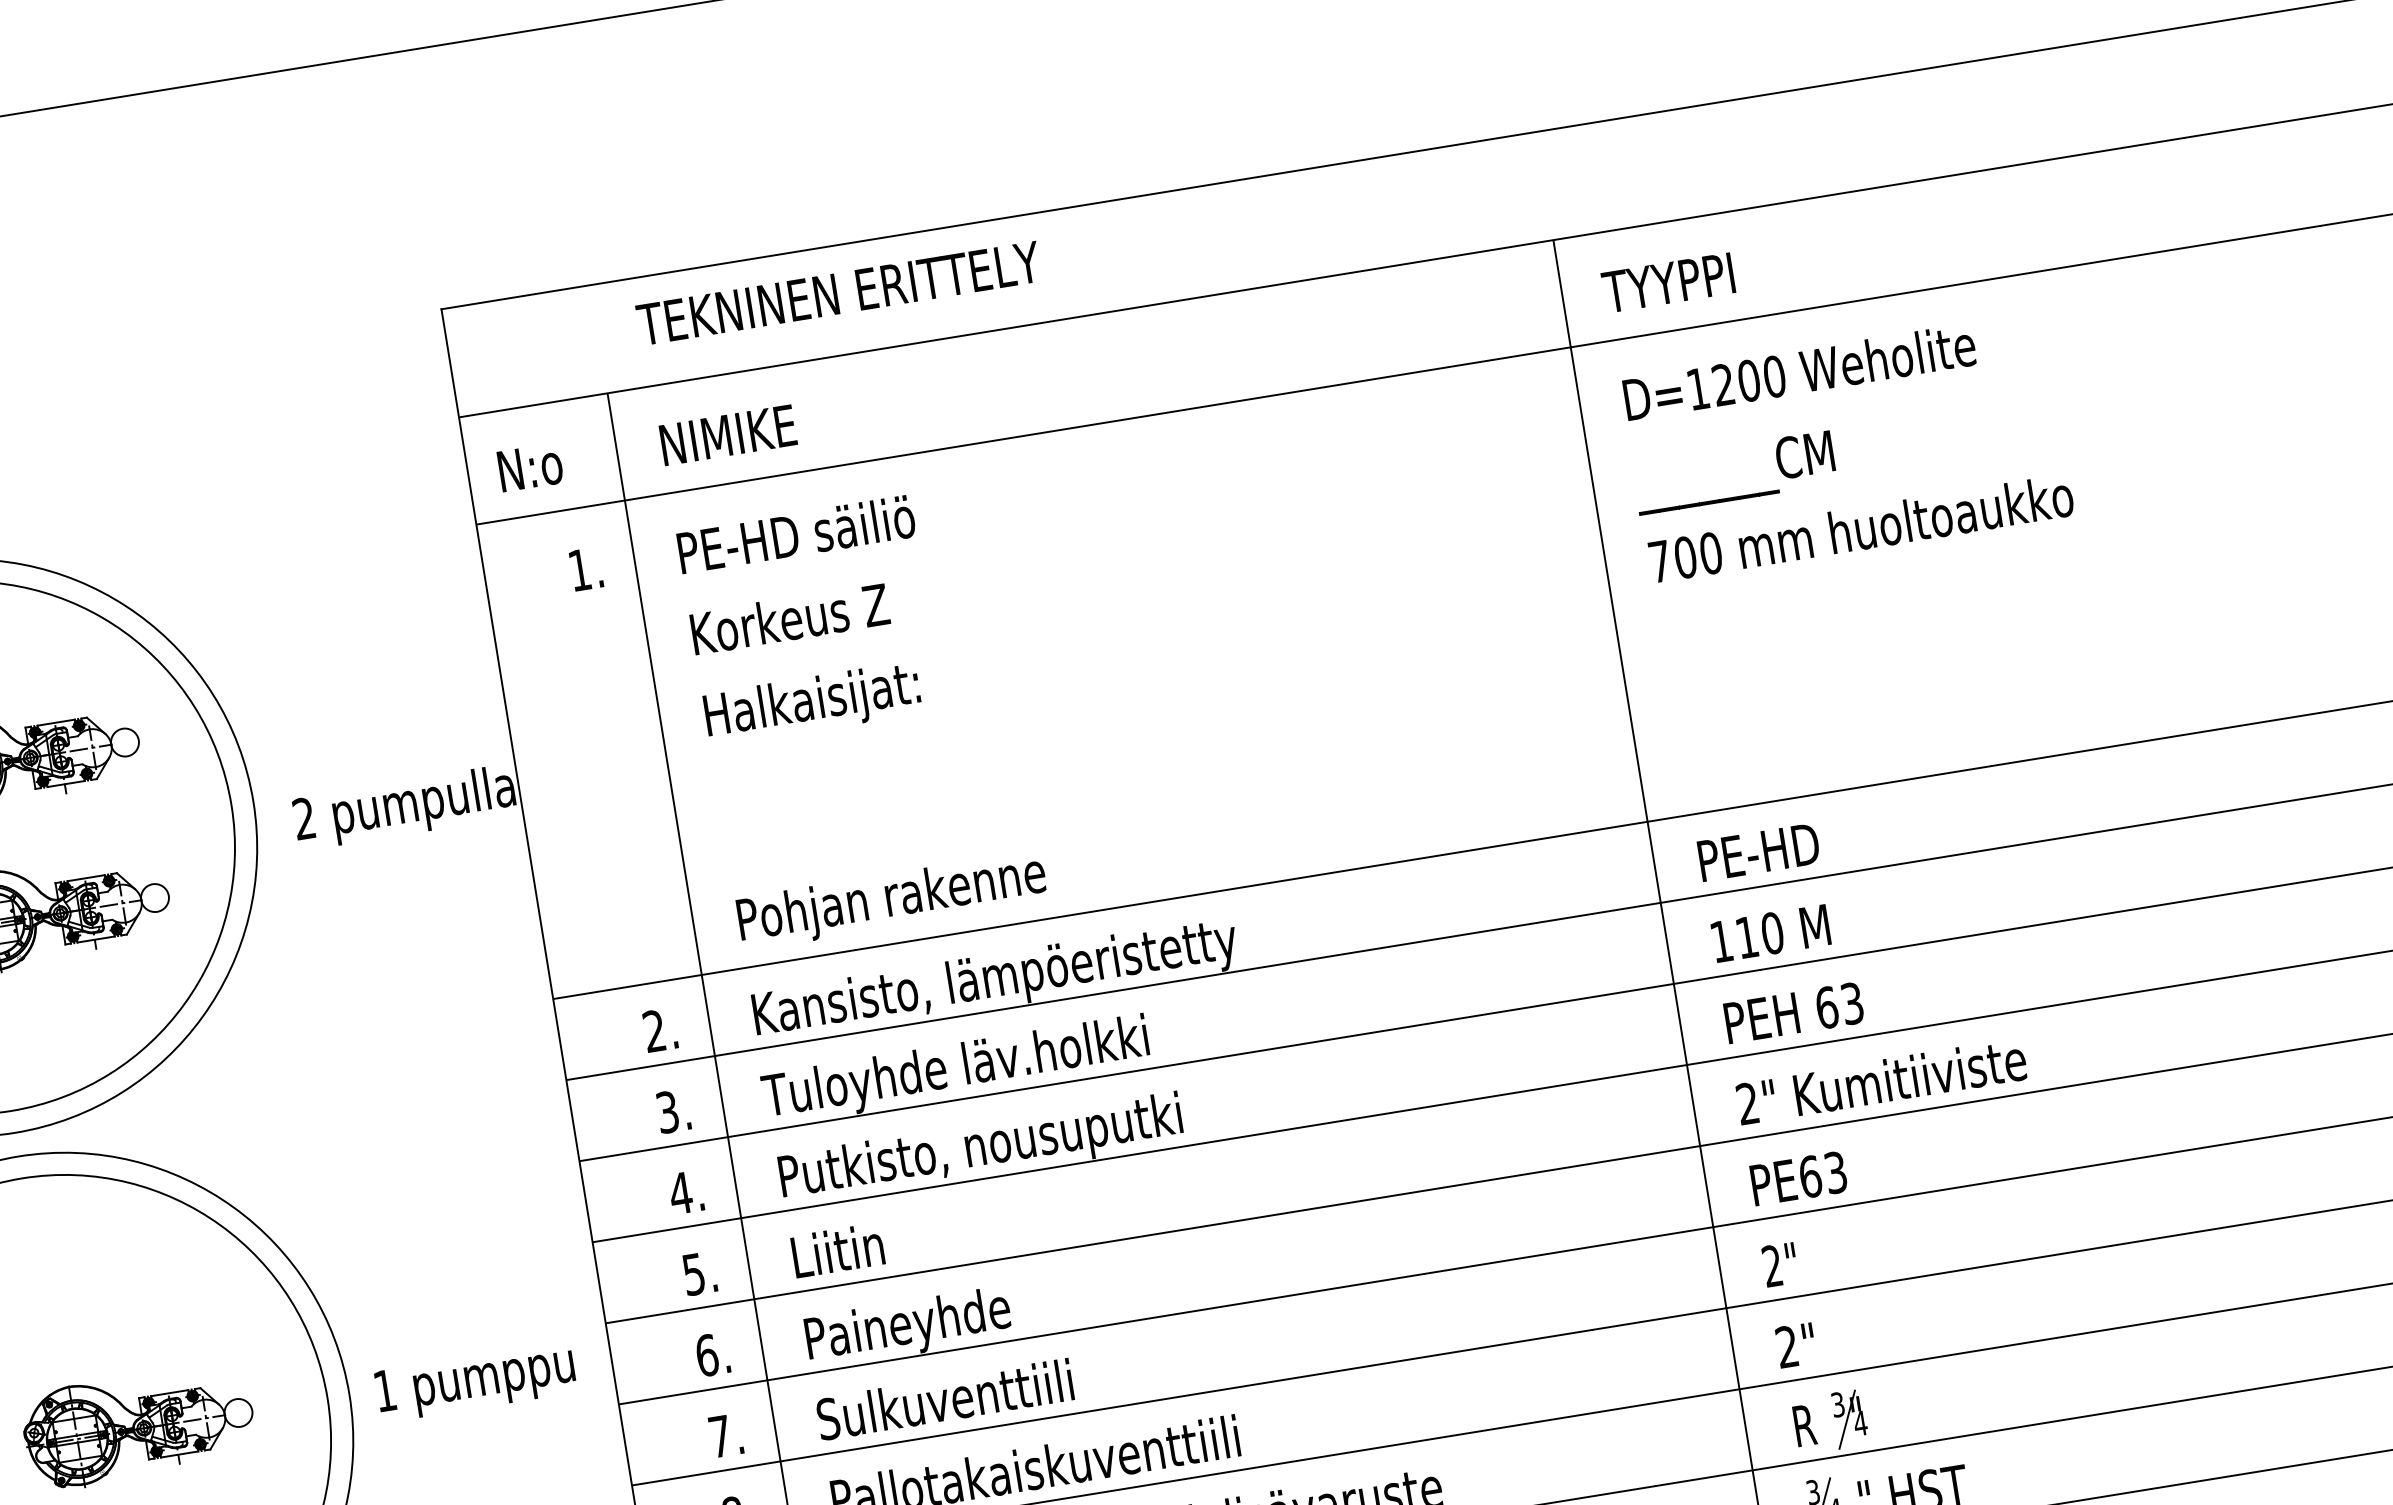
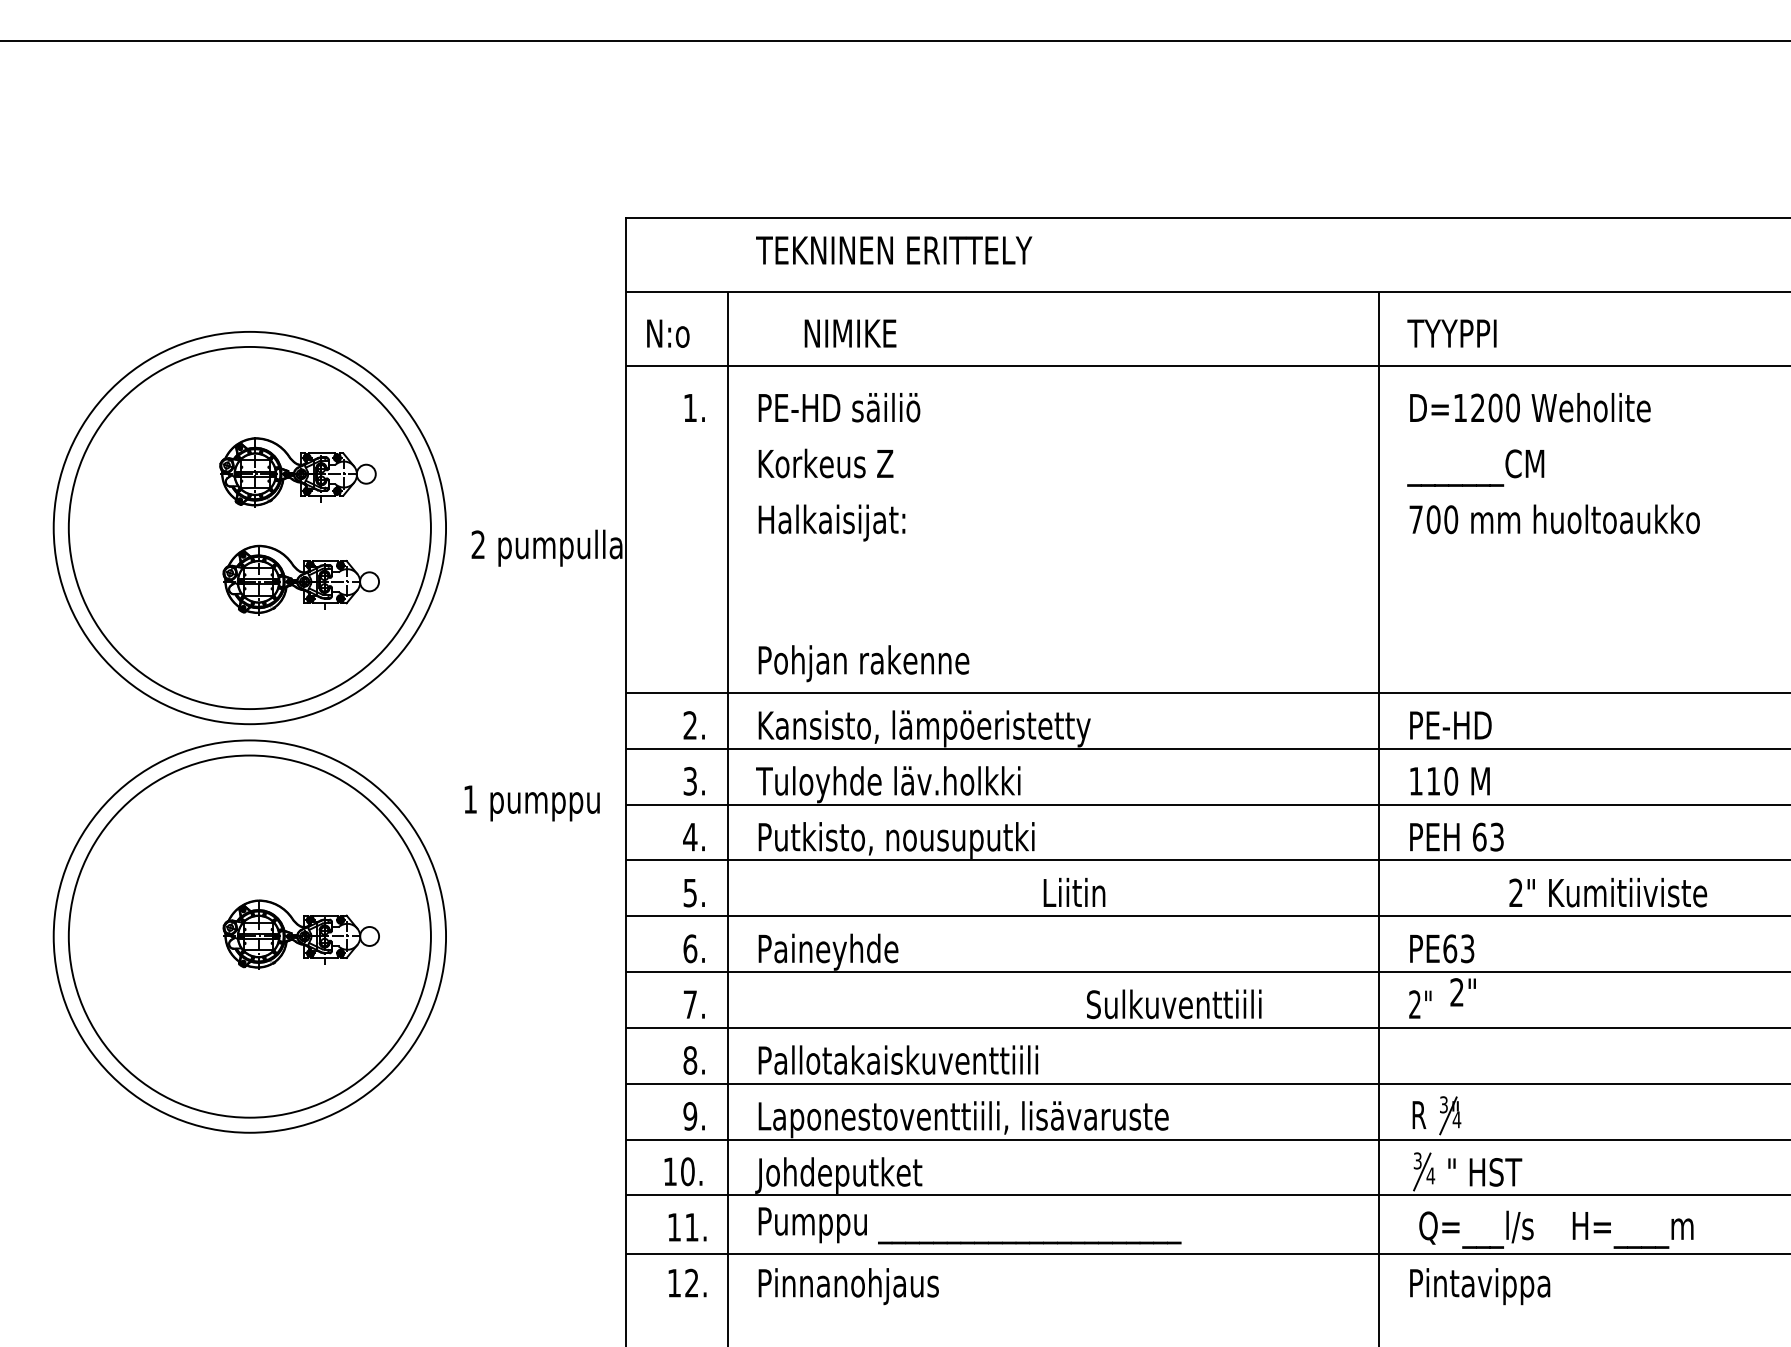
text: (728, 435) -> (850, 333), moved
text: (1881, 1081) -> (1608, 892), moved
text: (837, 1248) -> (1074, 891), moved
text: (1795, 1345) -> (1462, 992), moved
text: (474, 1382) -> (531, 803), moved
text: (945, 1399) -> (1174, 1004), moved

